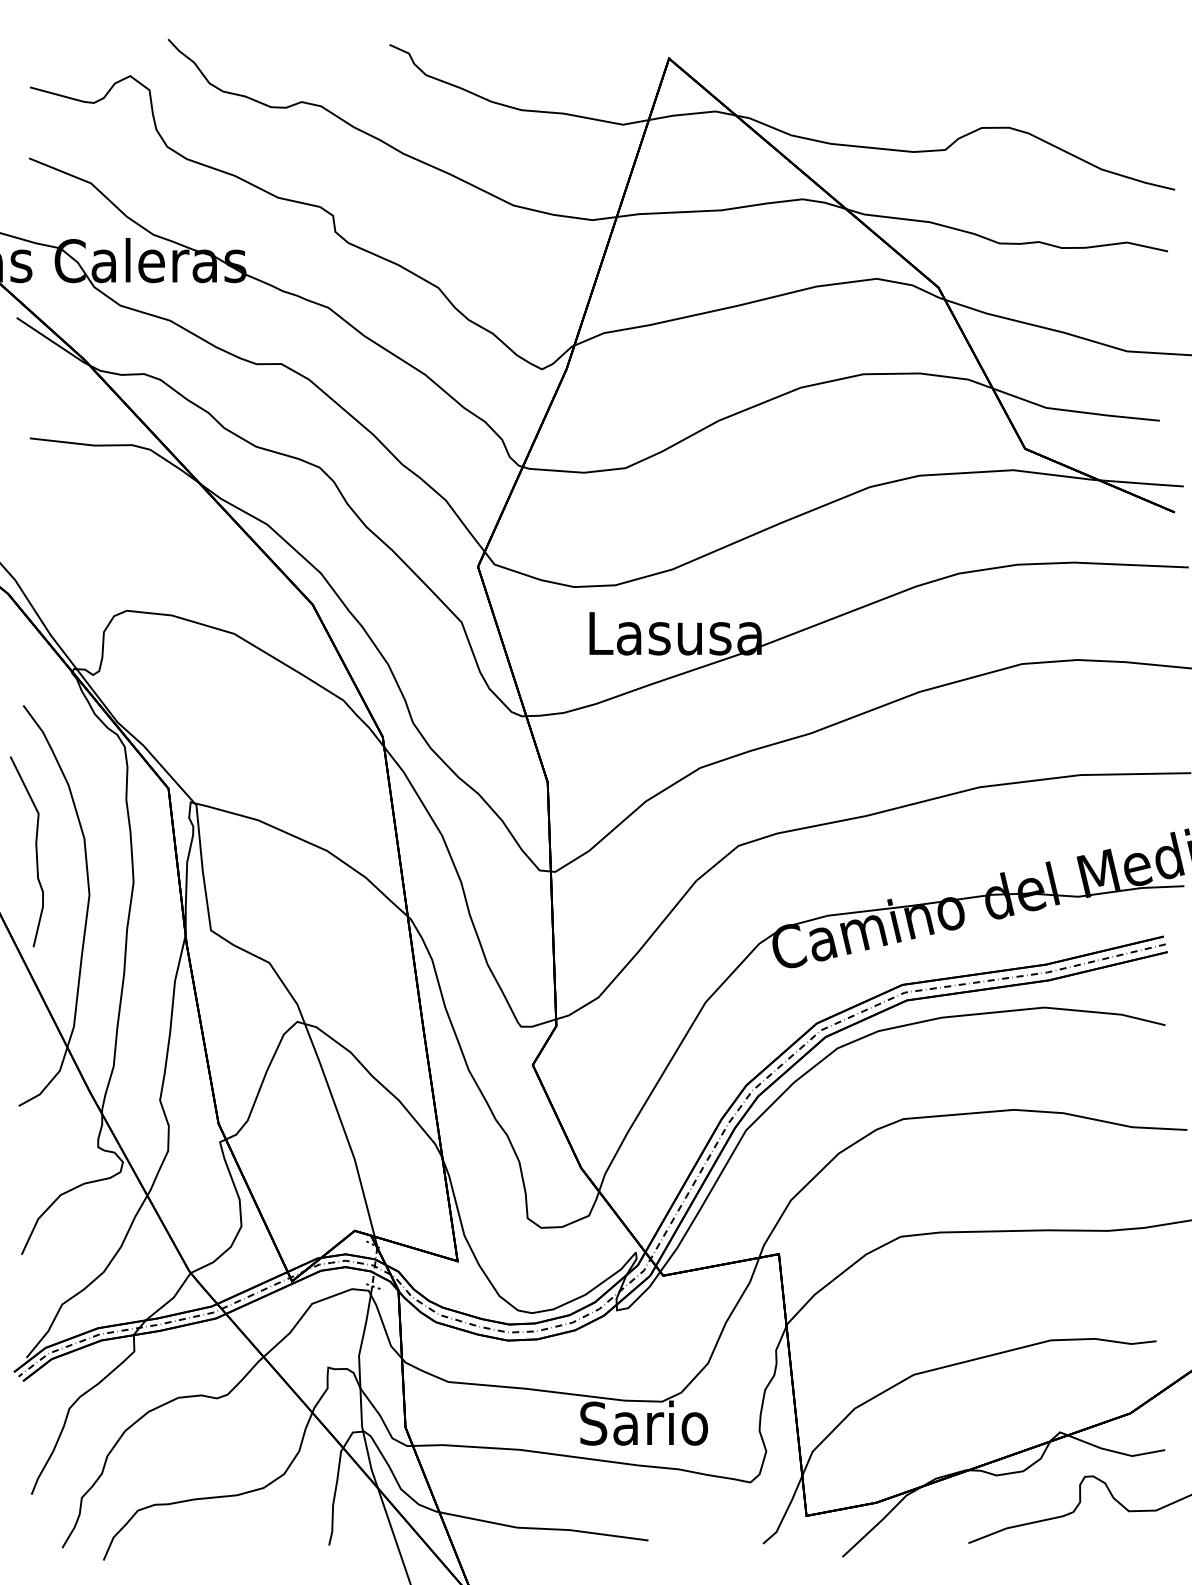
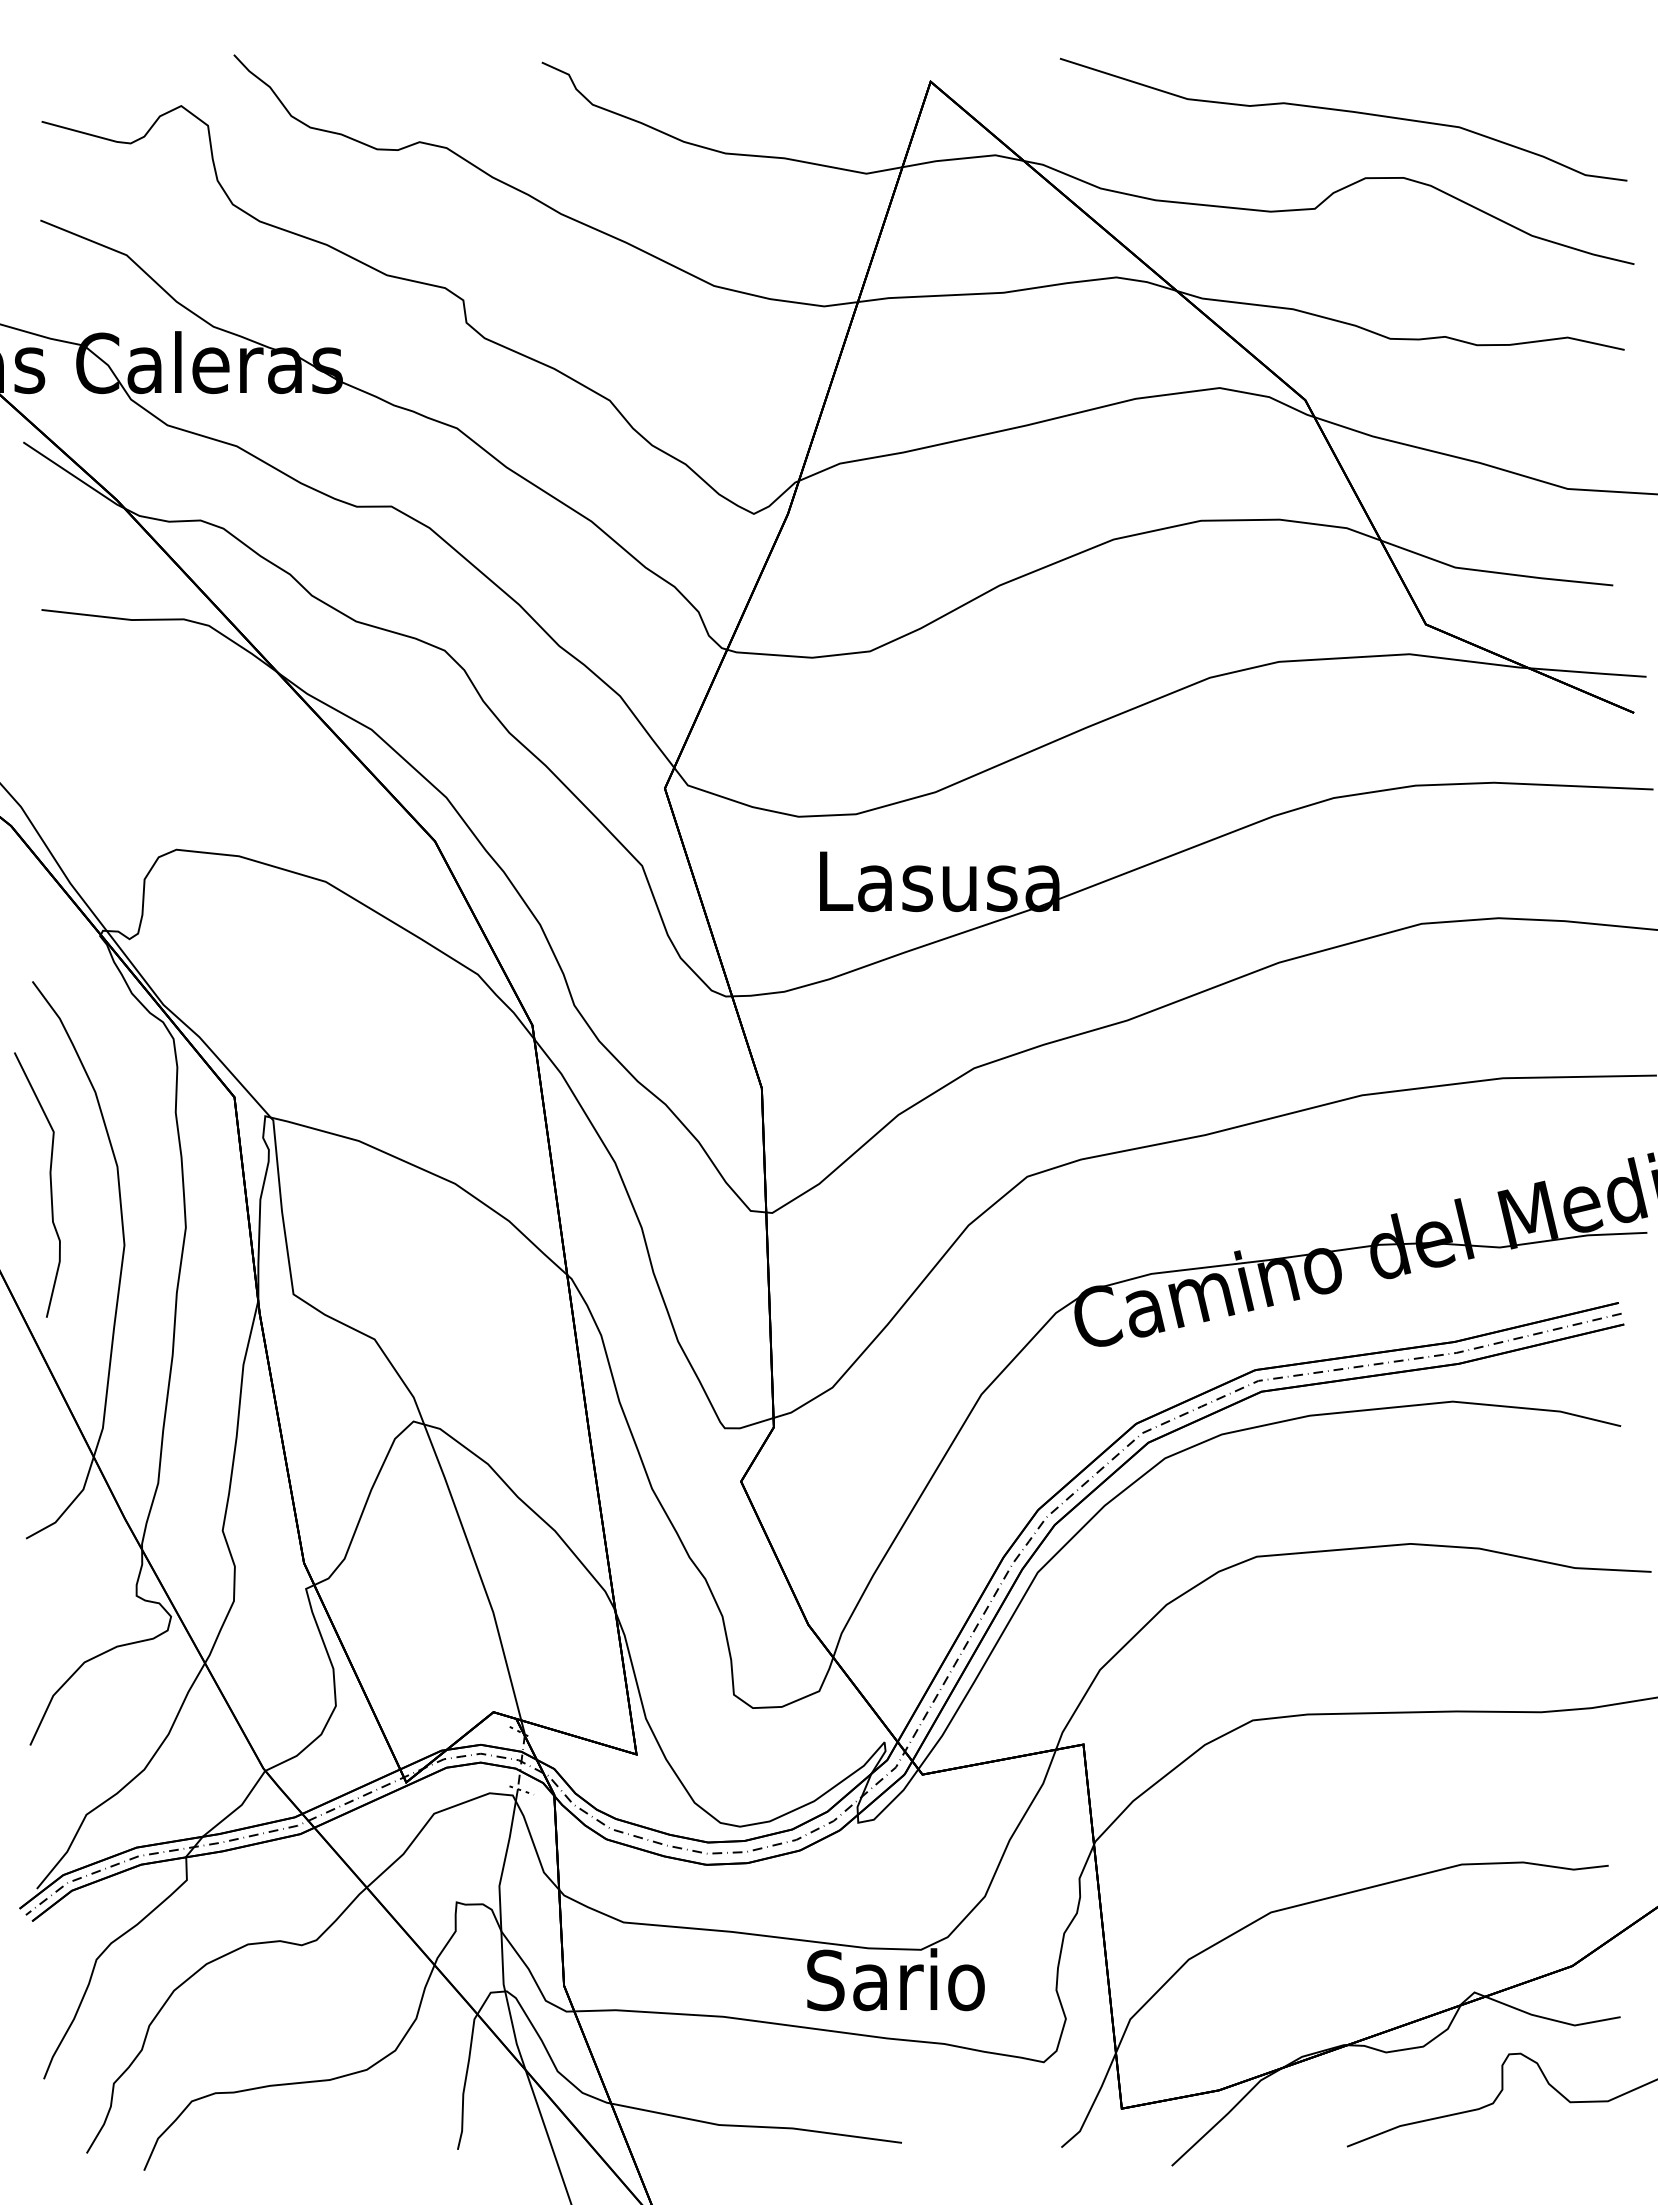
curve: (965, 80) -> (1342, 112), added

